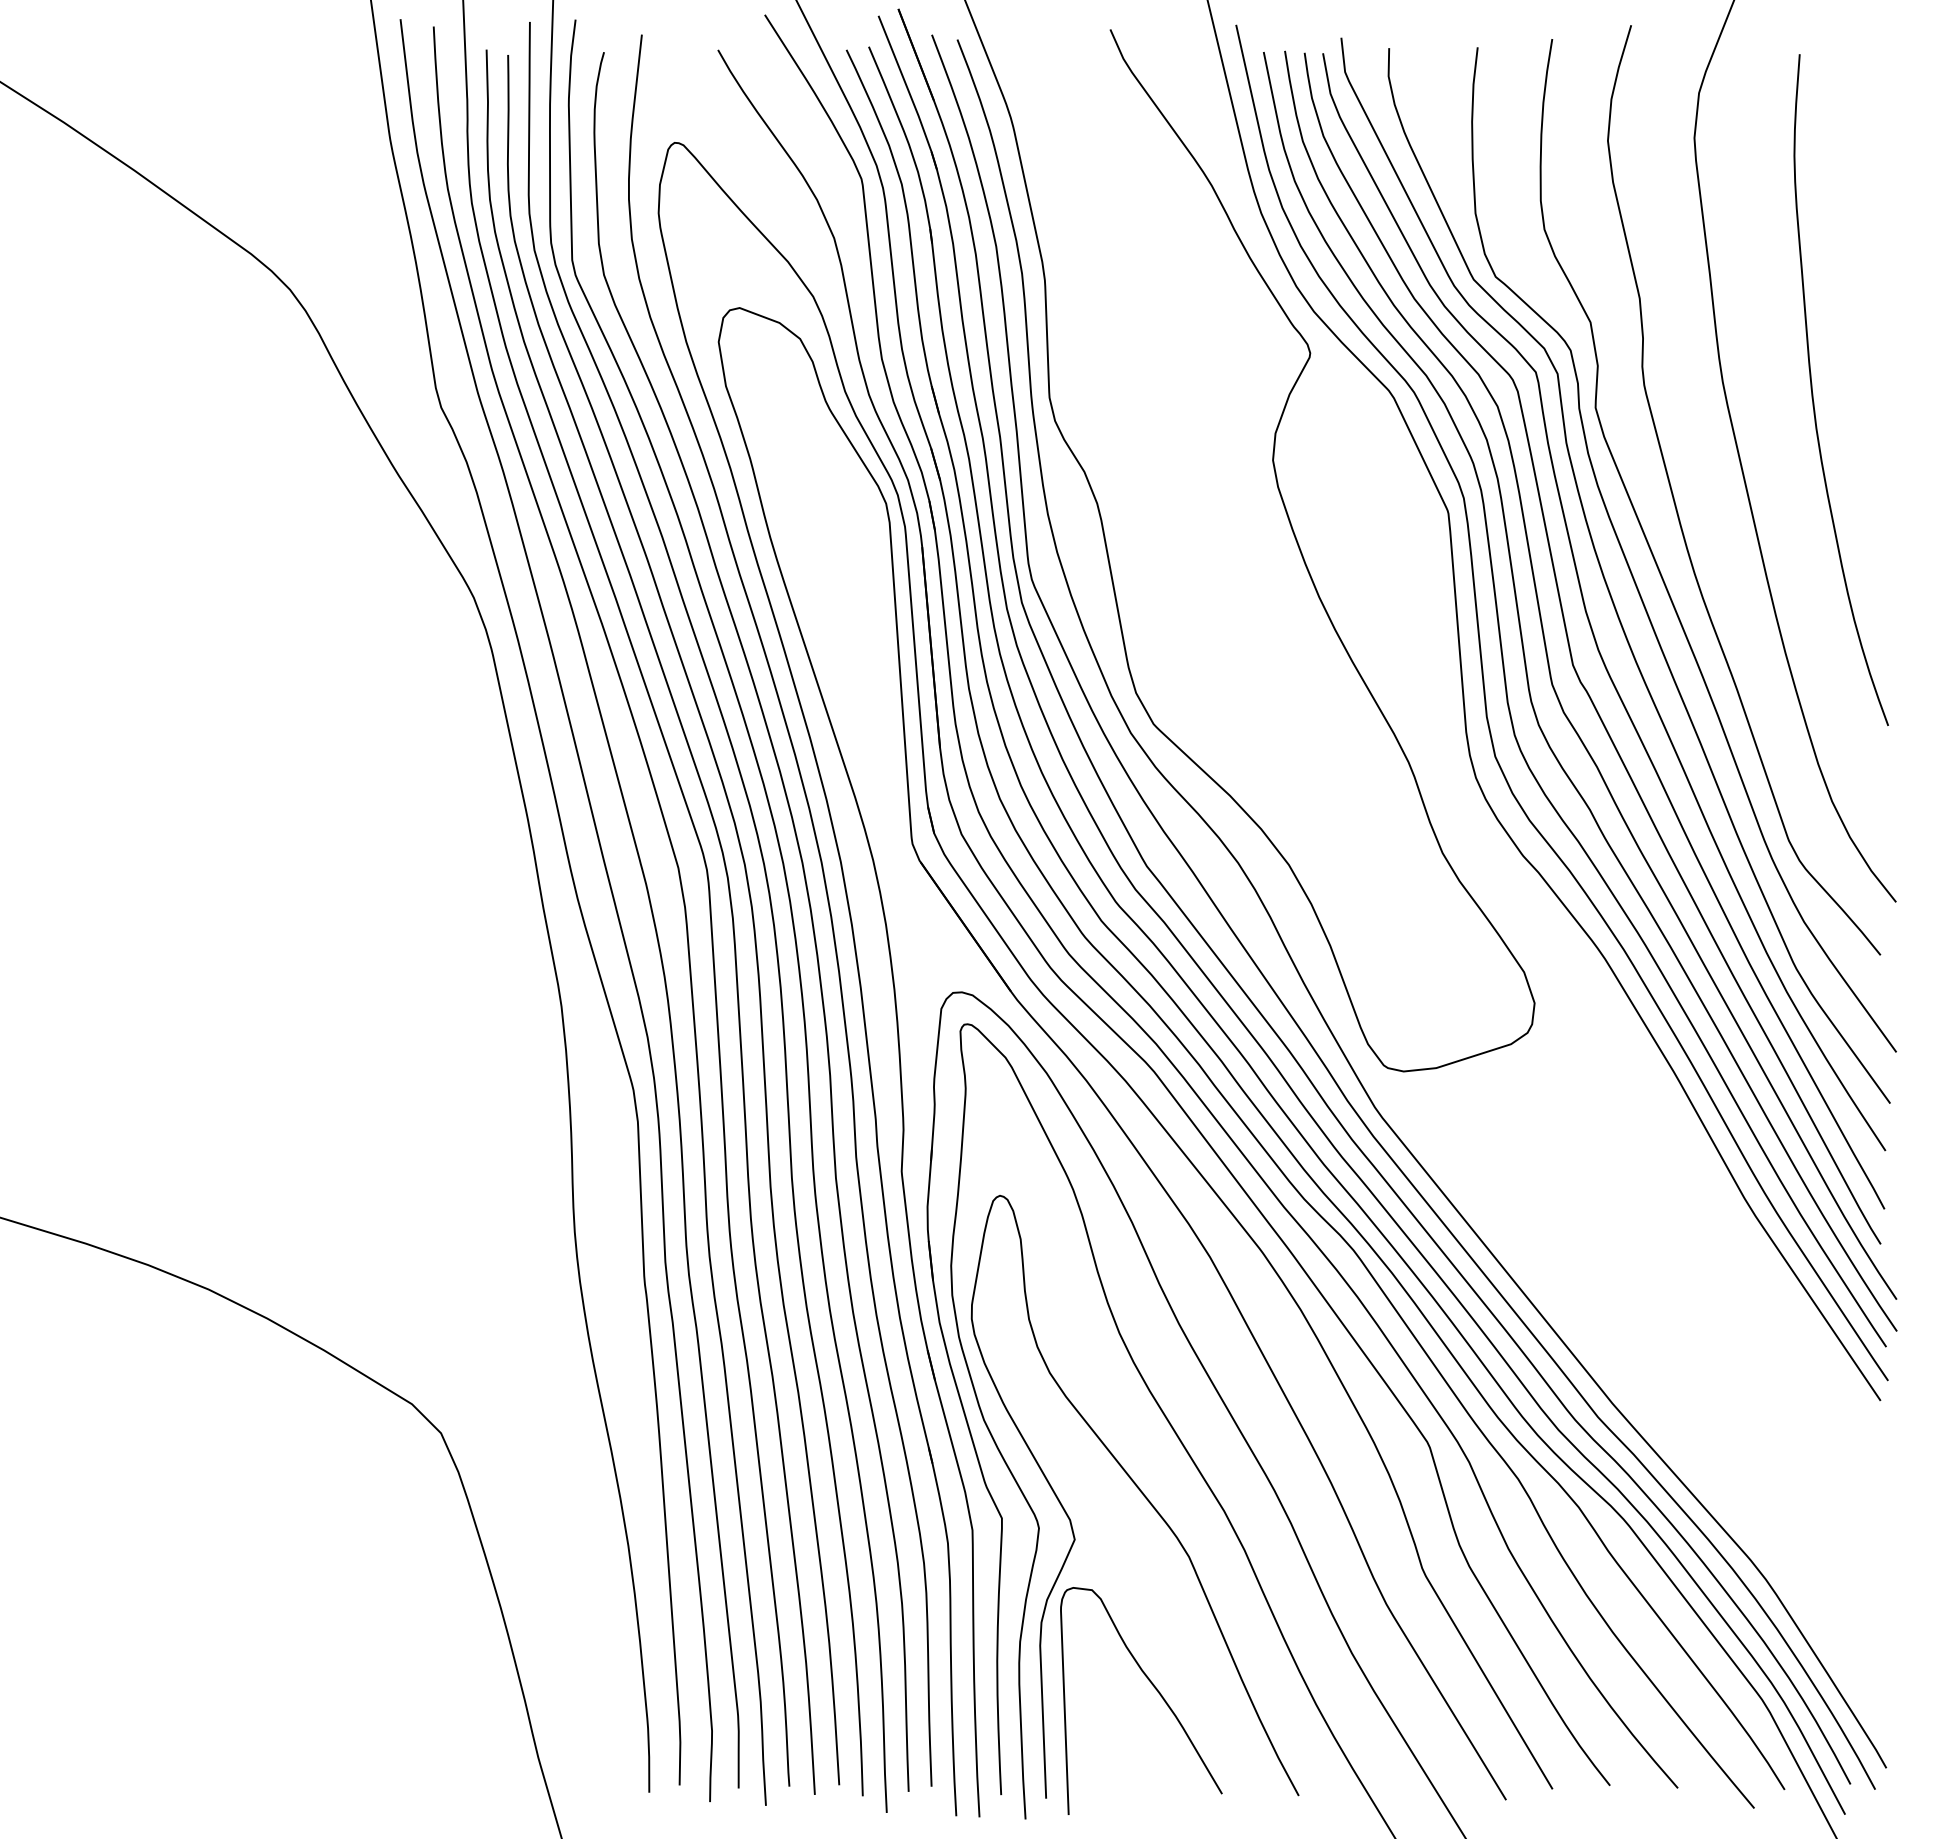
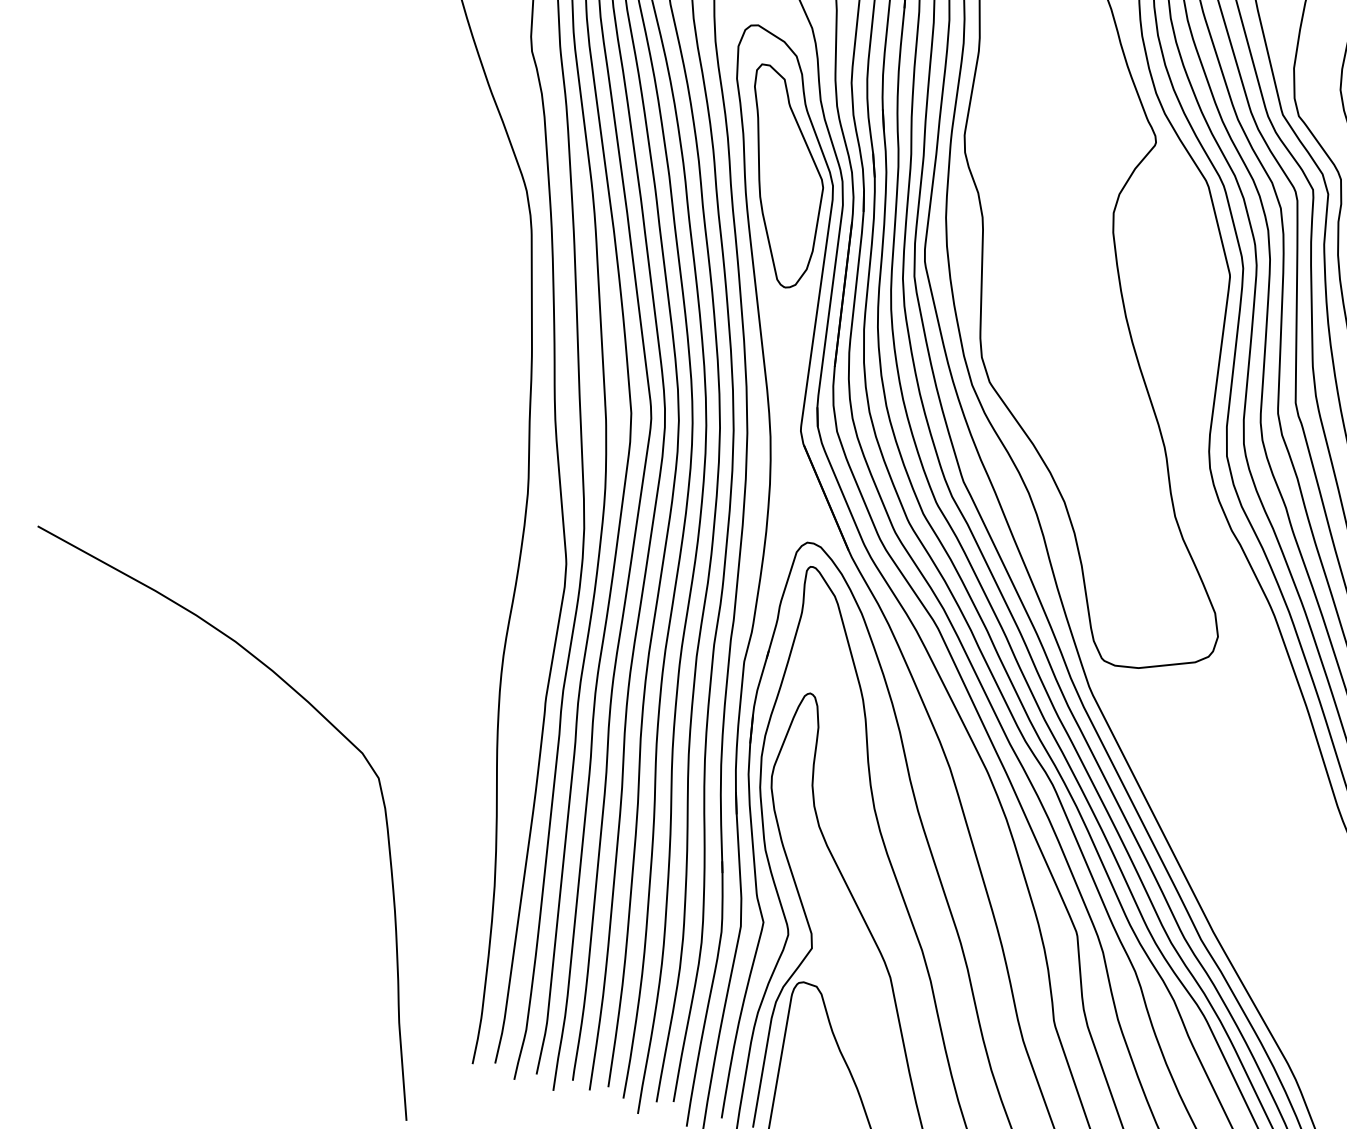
part: (813, 506) -> (781, 177), added

